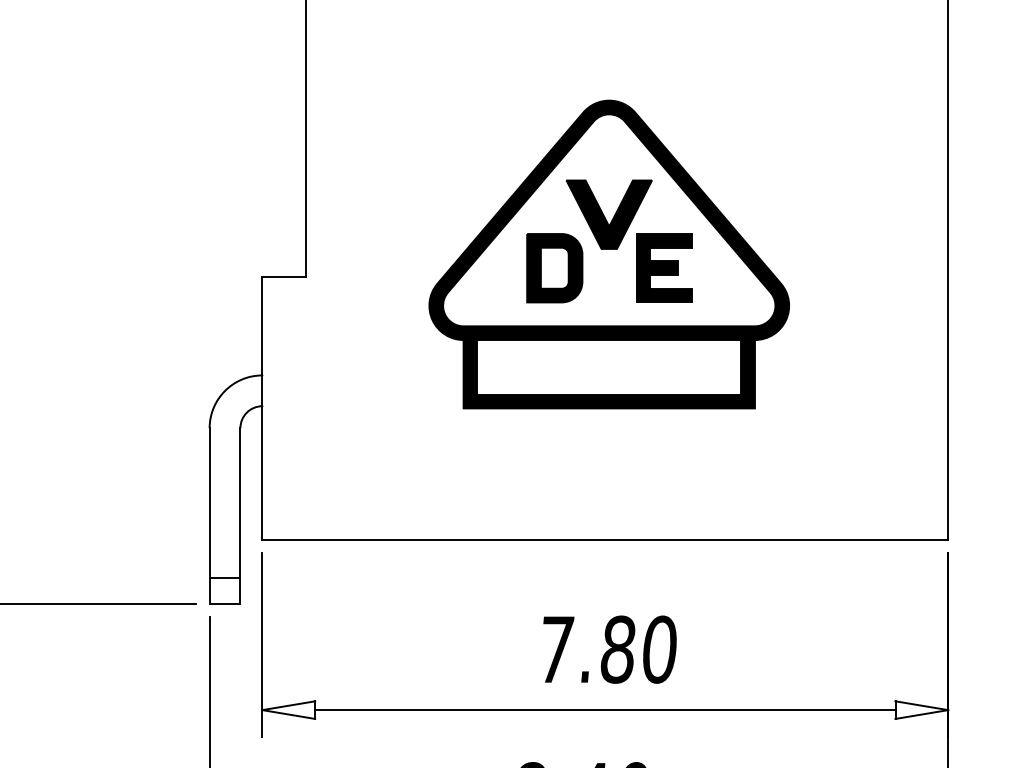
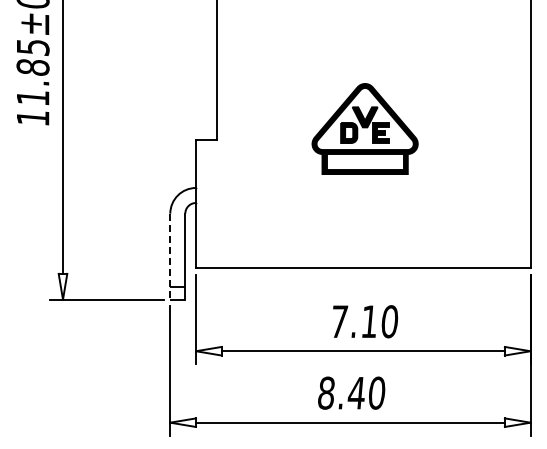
part: (607, 253) -> (364, 128), size x0.6
line: (210, 515) -> (170, 256), solid -> dashed
text: (618, 649) -> (369, 321), 7.80 -> 7.10

